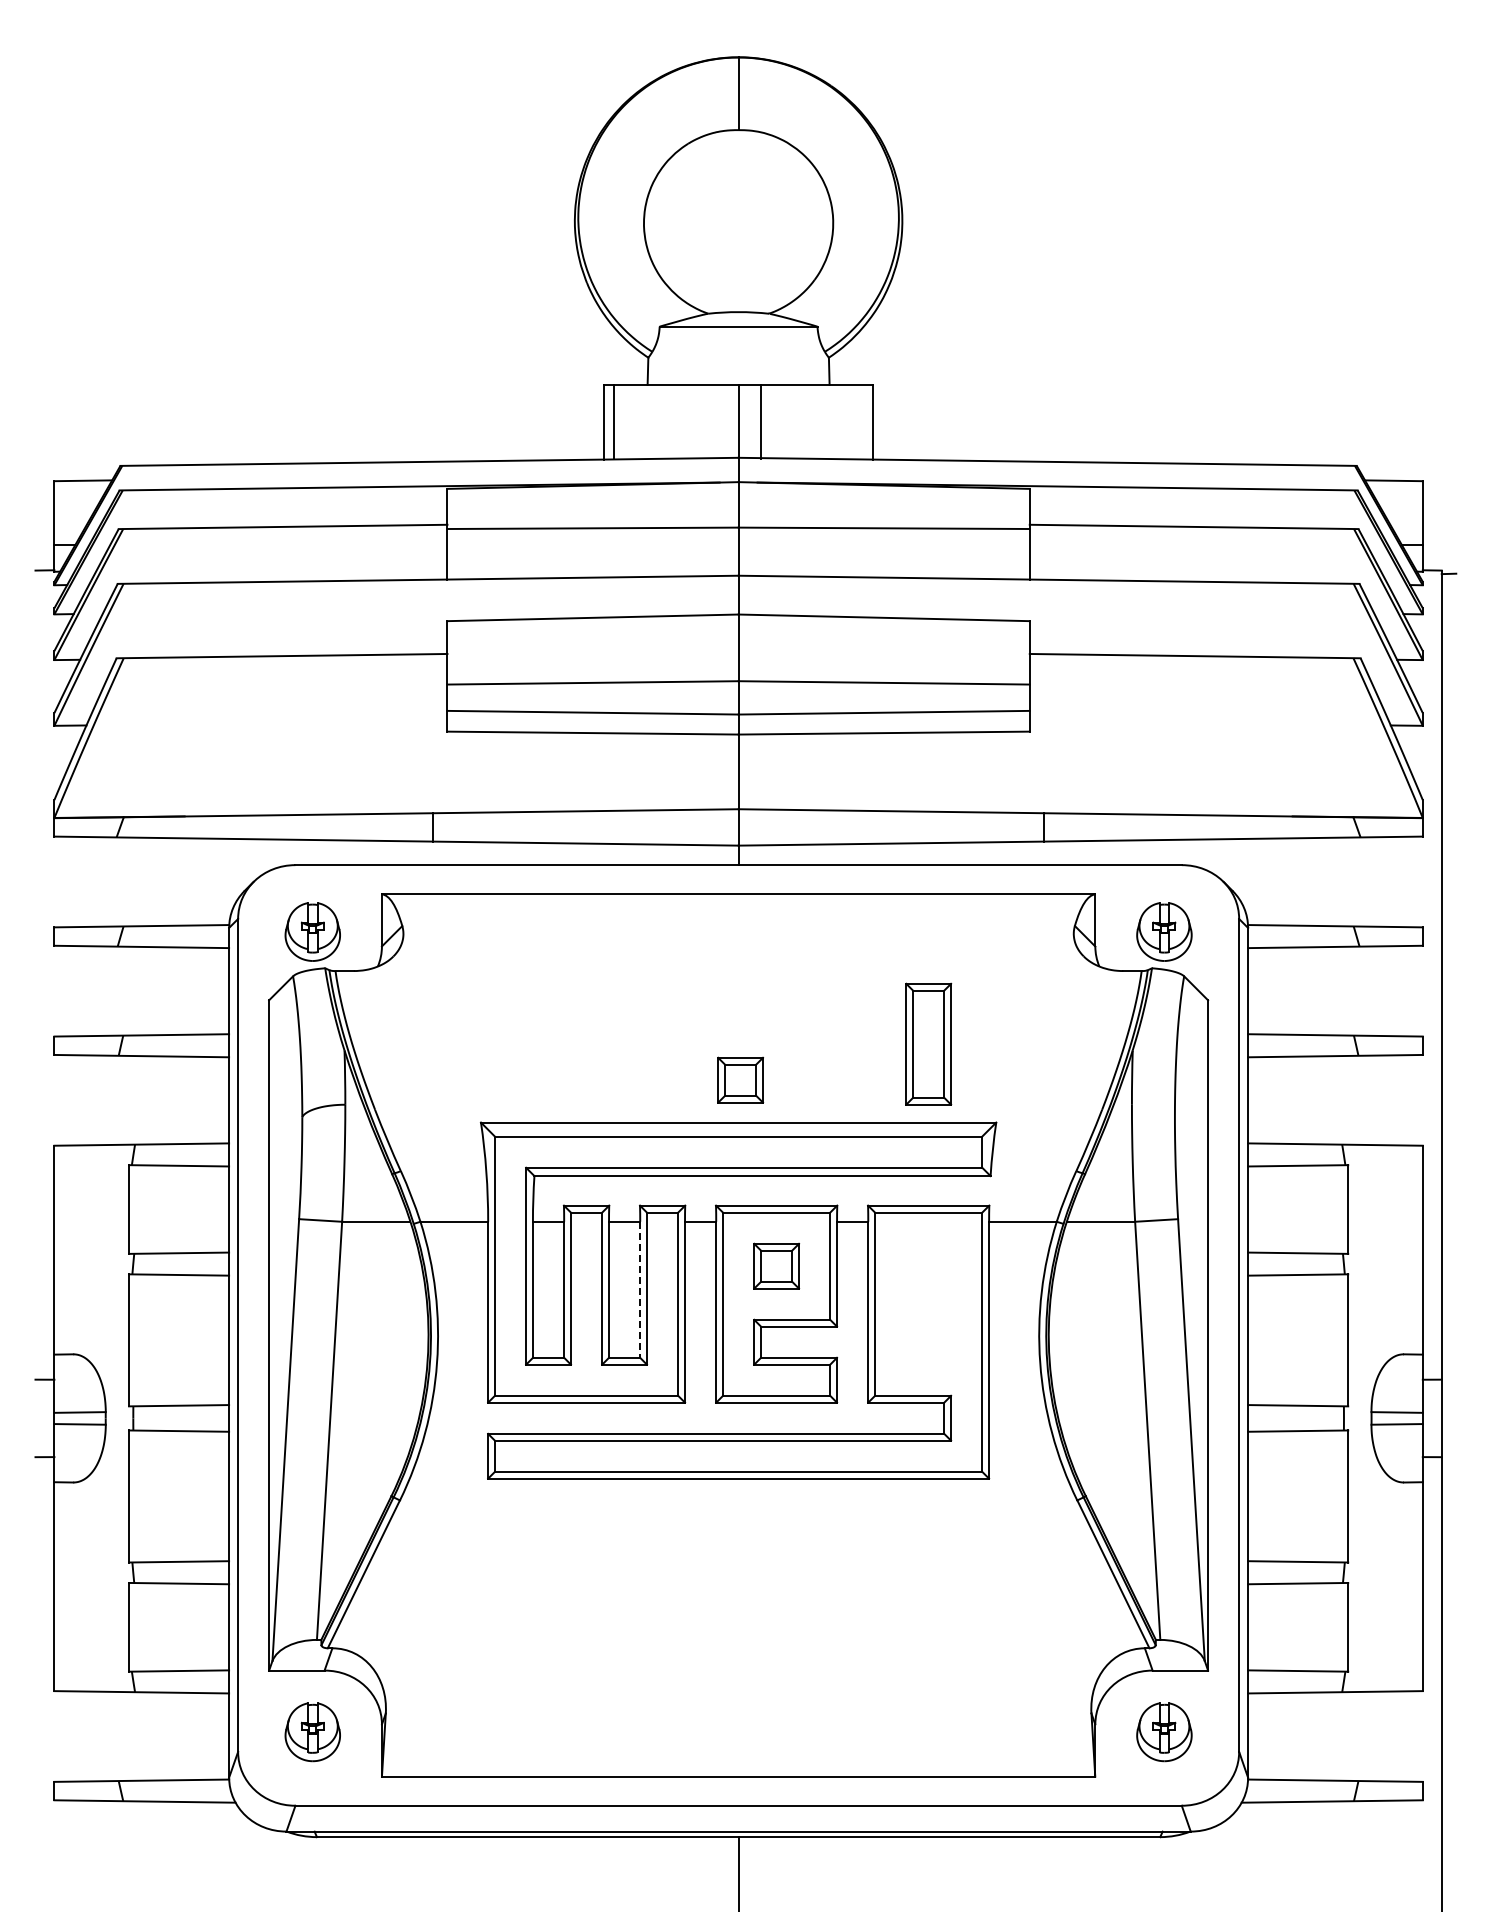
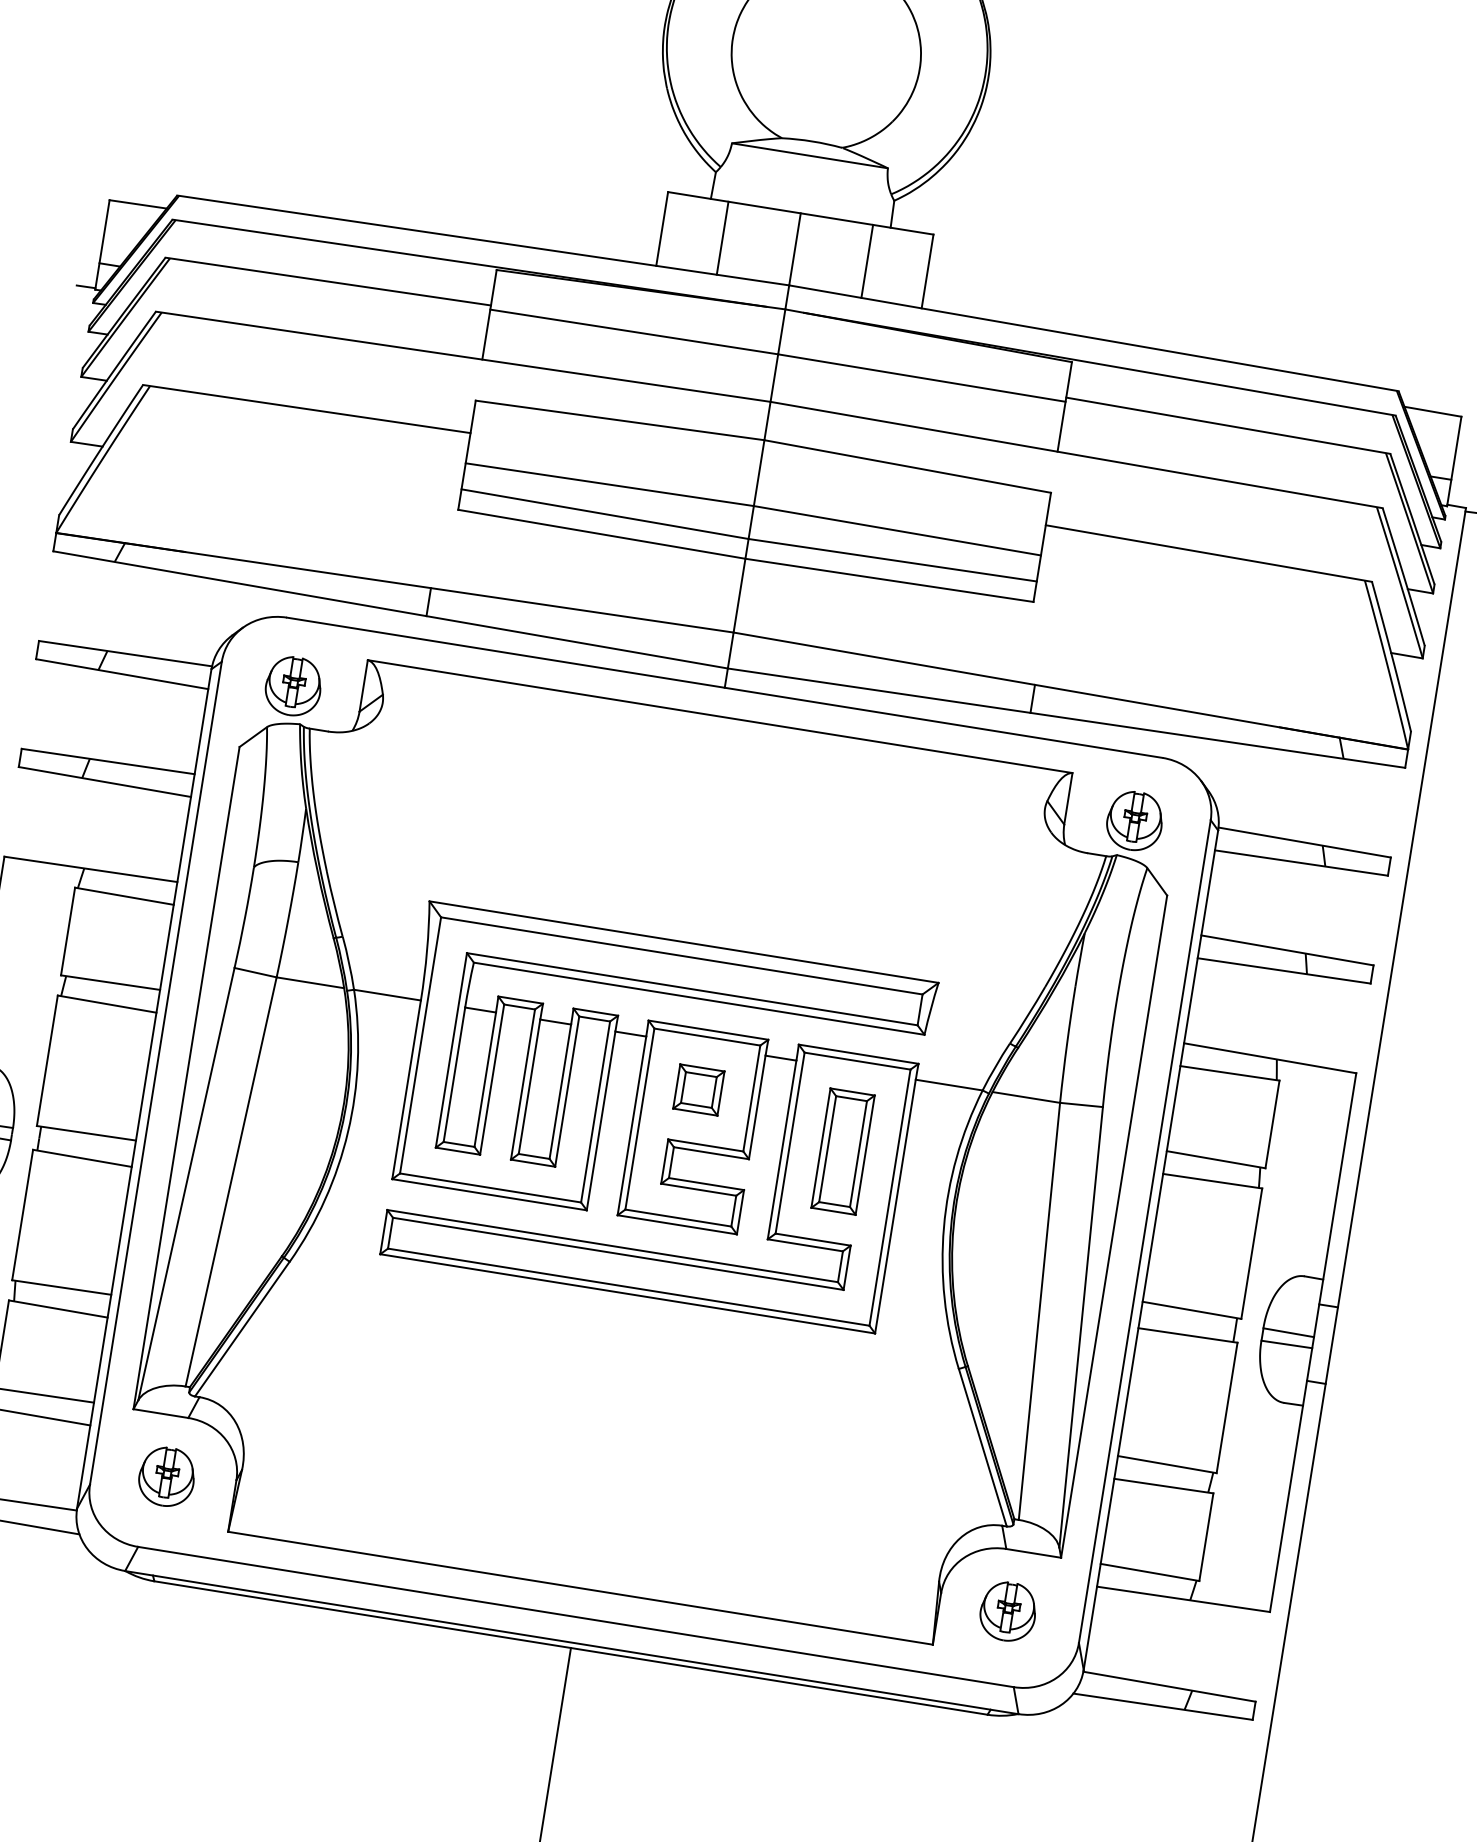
line: (614, 421) -> (722, 237), moved
line: (760, 421) -> (866, 261), moved
part: (928, 1043) -> (843, 1150), moved
part: (740, 1079) -> (692, 899), removed
line: (640, 1290) -> (560, 1092), dashed -> solid

